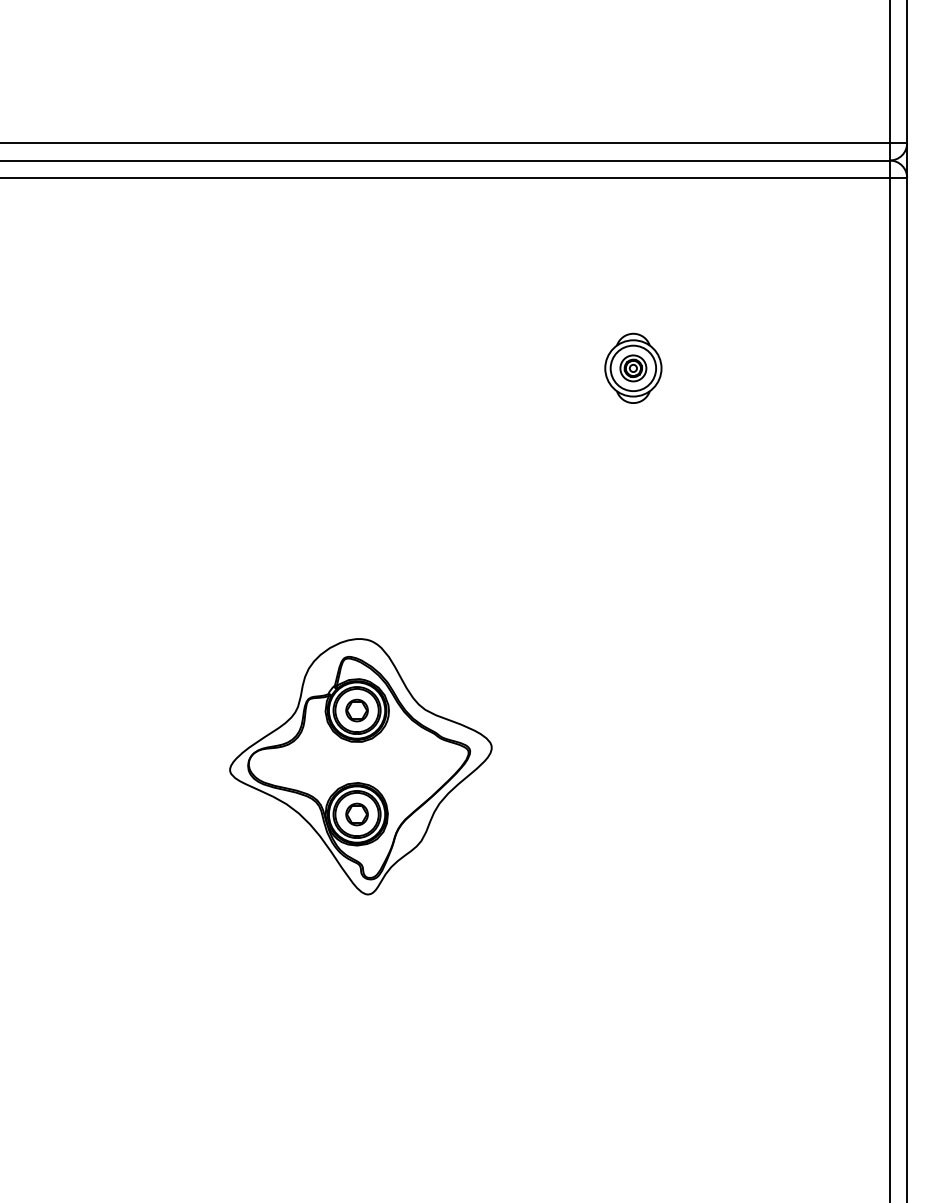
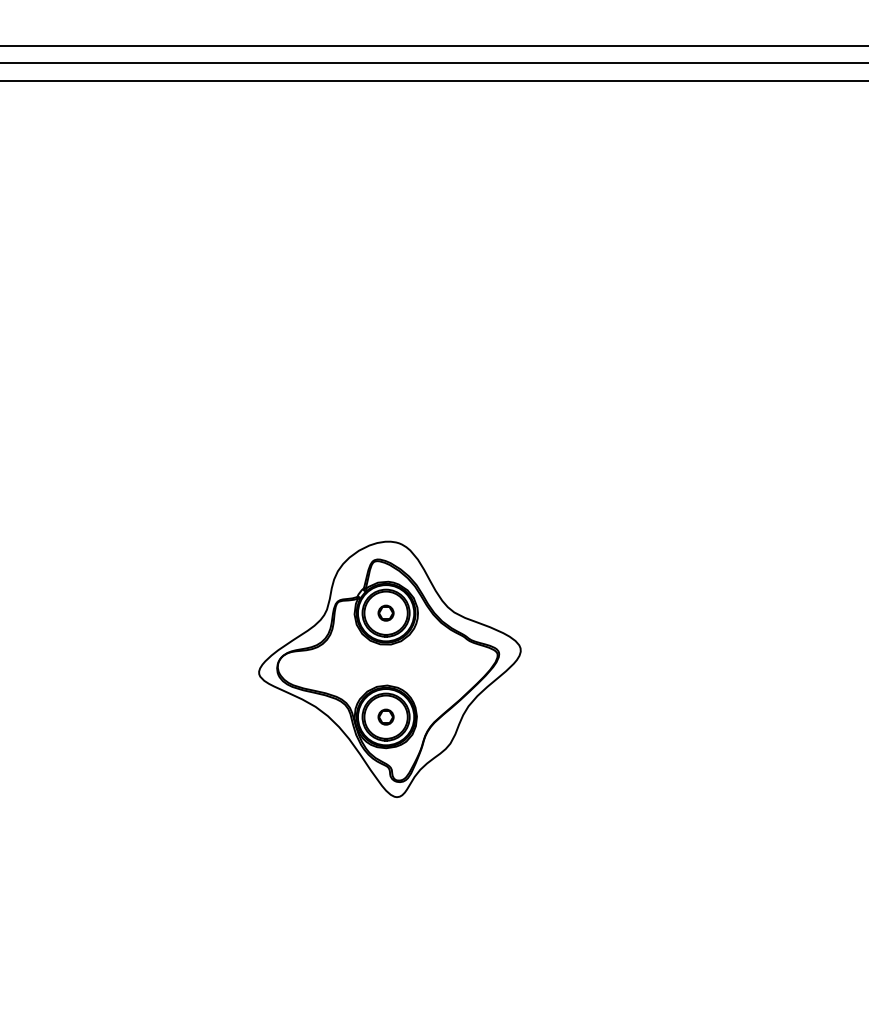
part: (633, 367) -> (662, 270), removed
part: (356, 710) -> (385, 613), size x0.7
part: (356, 814) -> (385, 717), size x0.7

